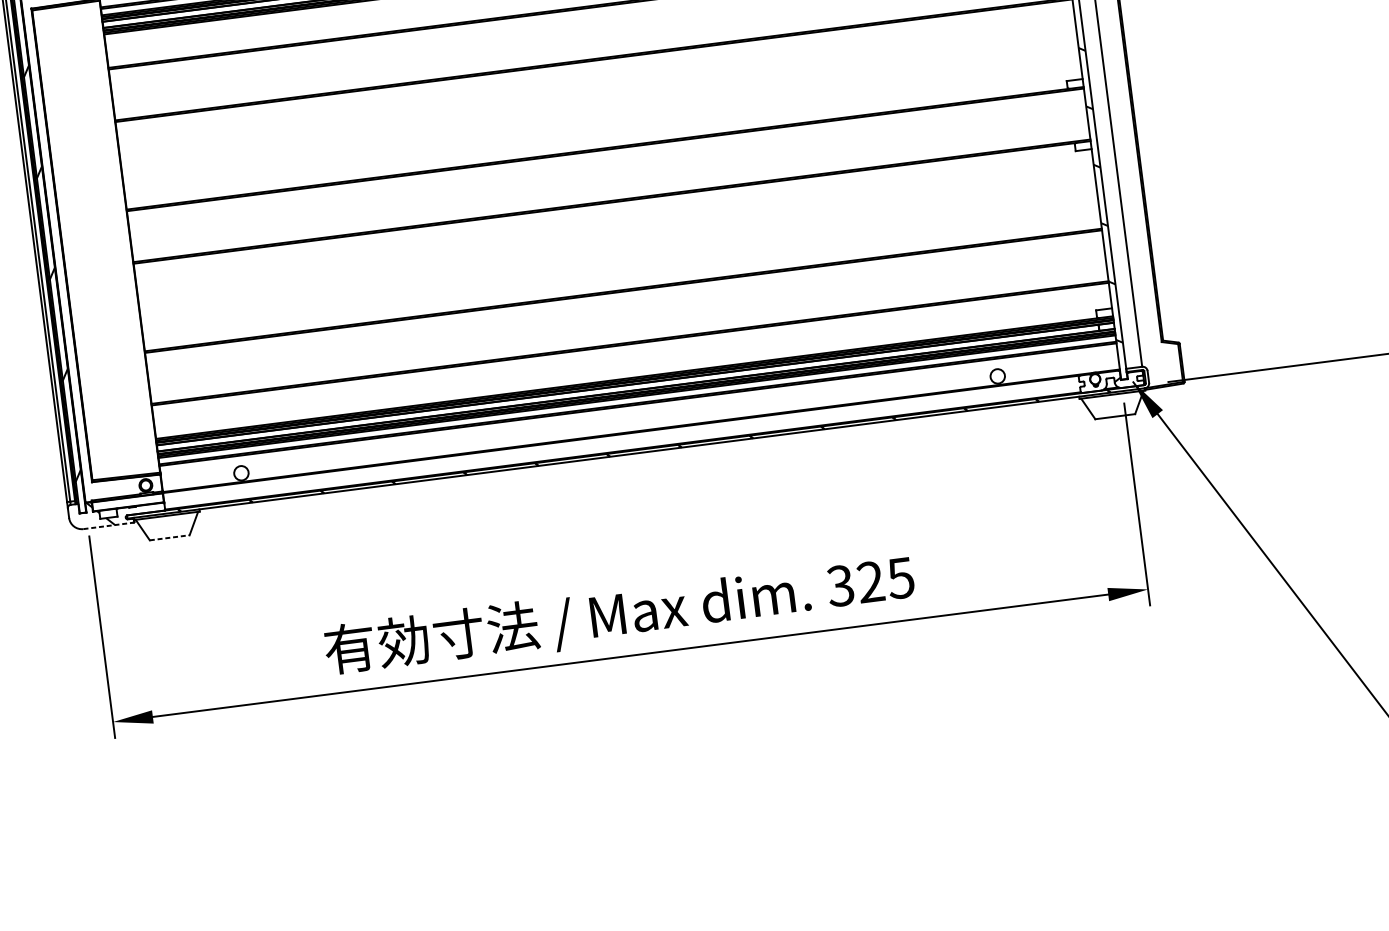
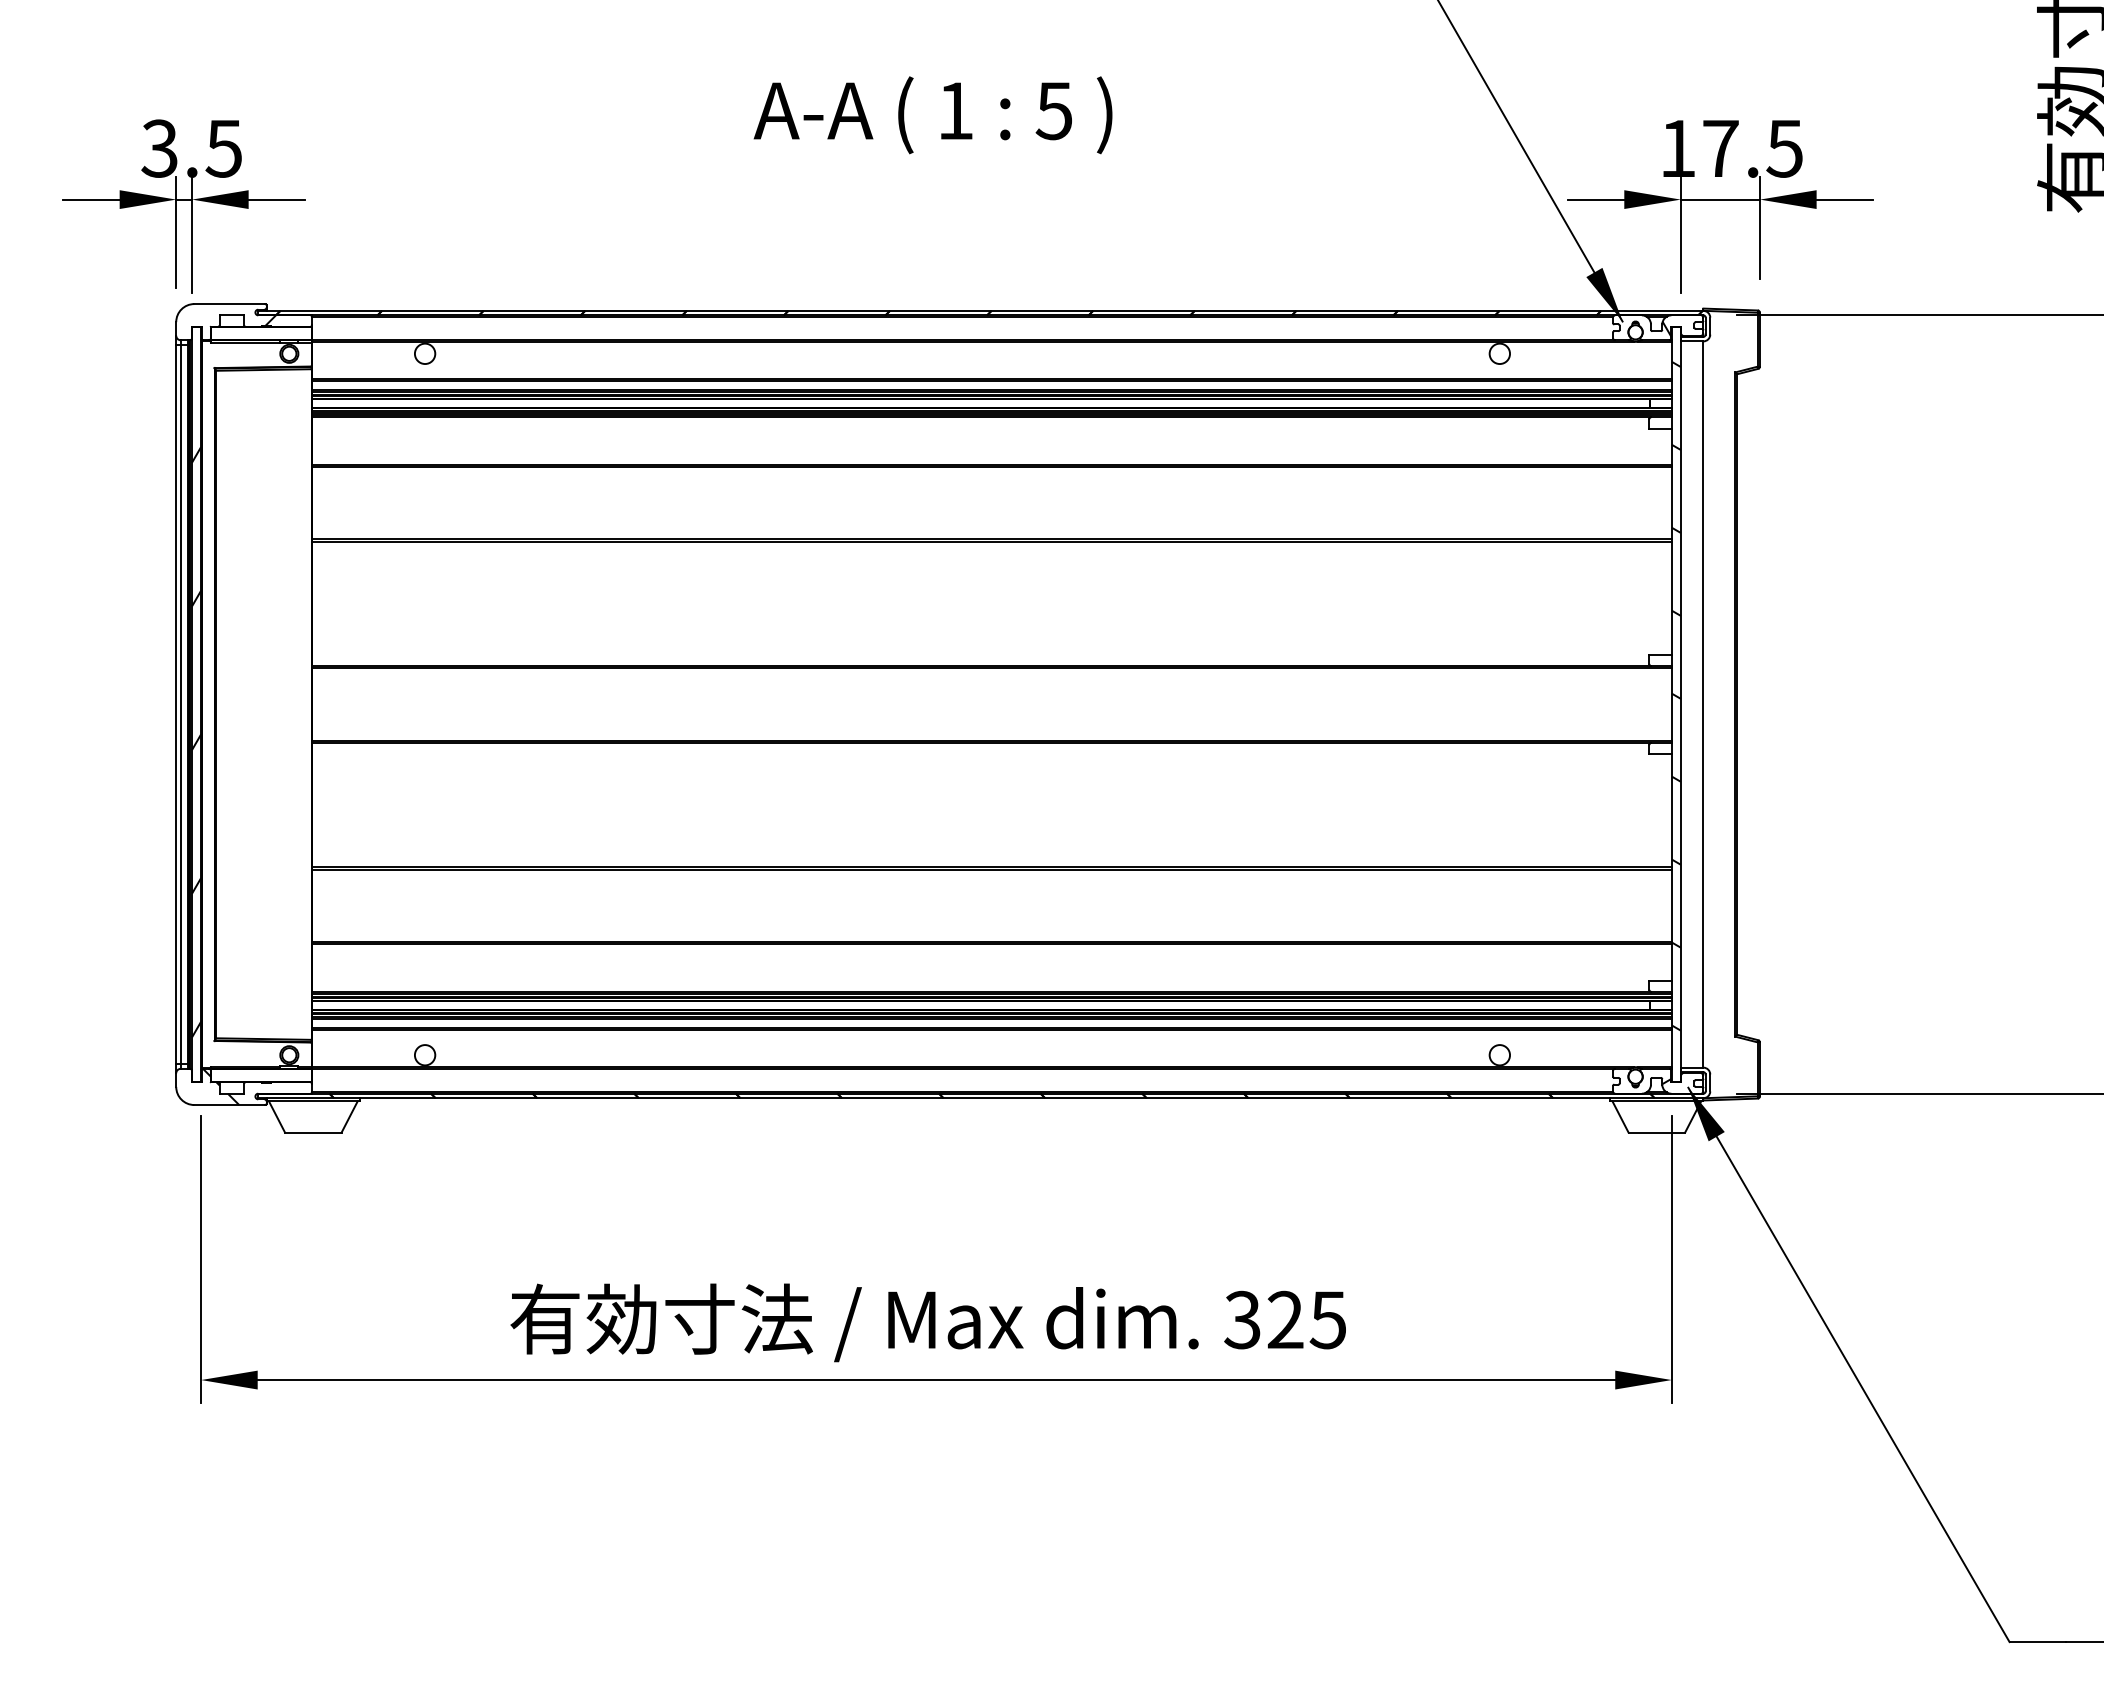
line: (108, 526) -> (229, 1105), dashed -> solid
line: (169, 537) -> (313, 1132), dashed -> solid

